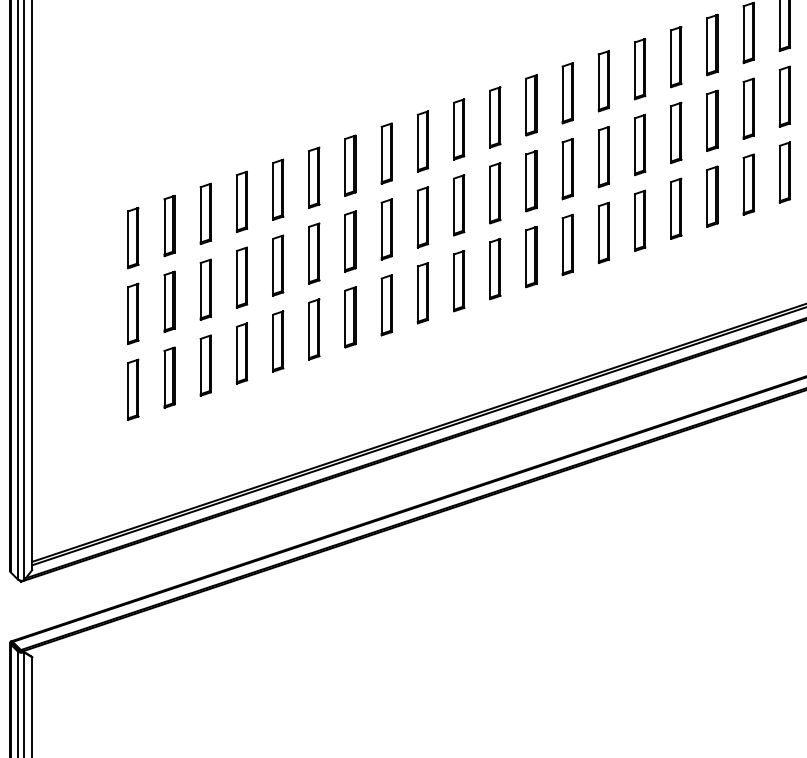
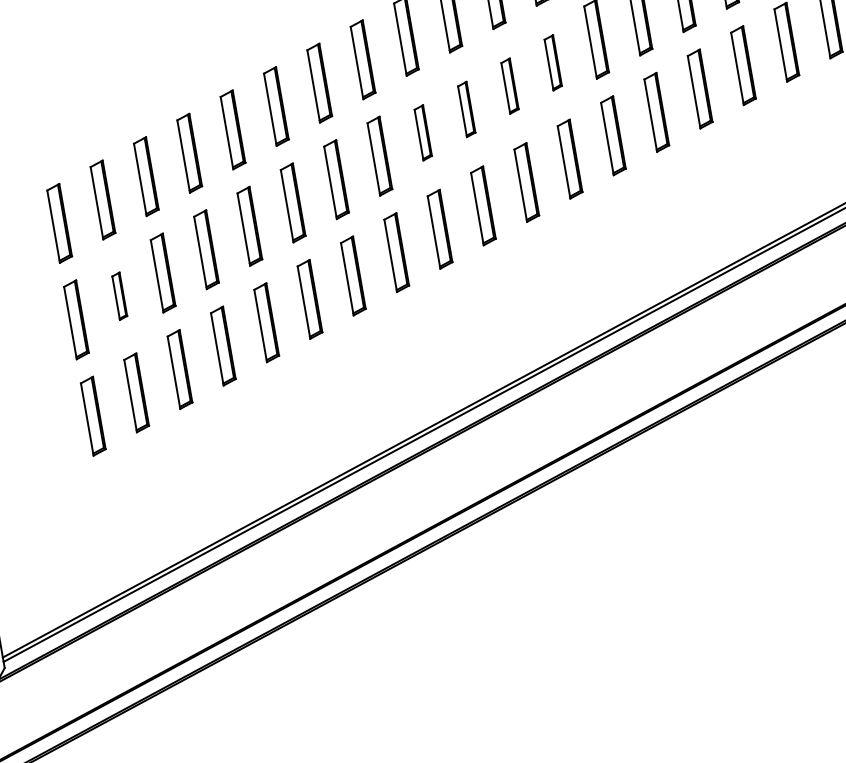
part: (531, 181) -> (553, 63), size x0.7
part: (495, 193) -> (510, 86), size x0.7
part: (459, 205) -> (467, 109), size x0.7
part: (422, 217) -> (422, 133), size x0.7
part: (169, 301) -> (119, 295), size x0.6

